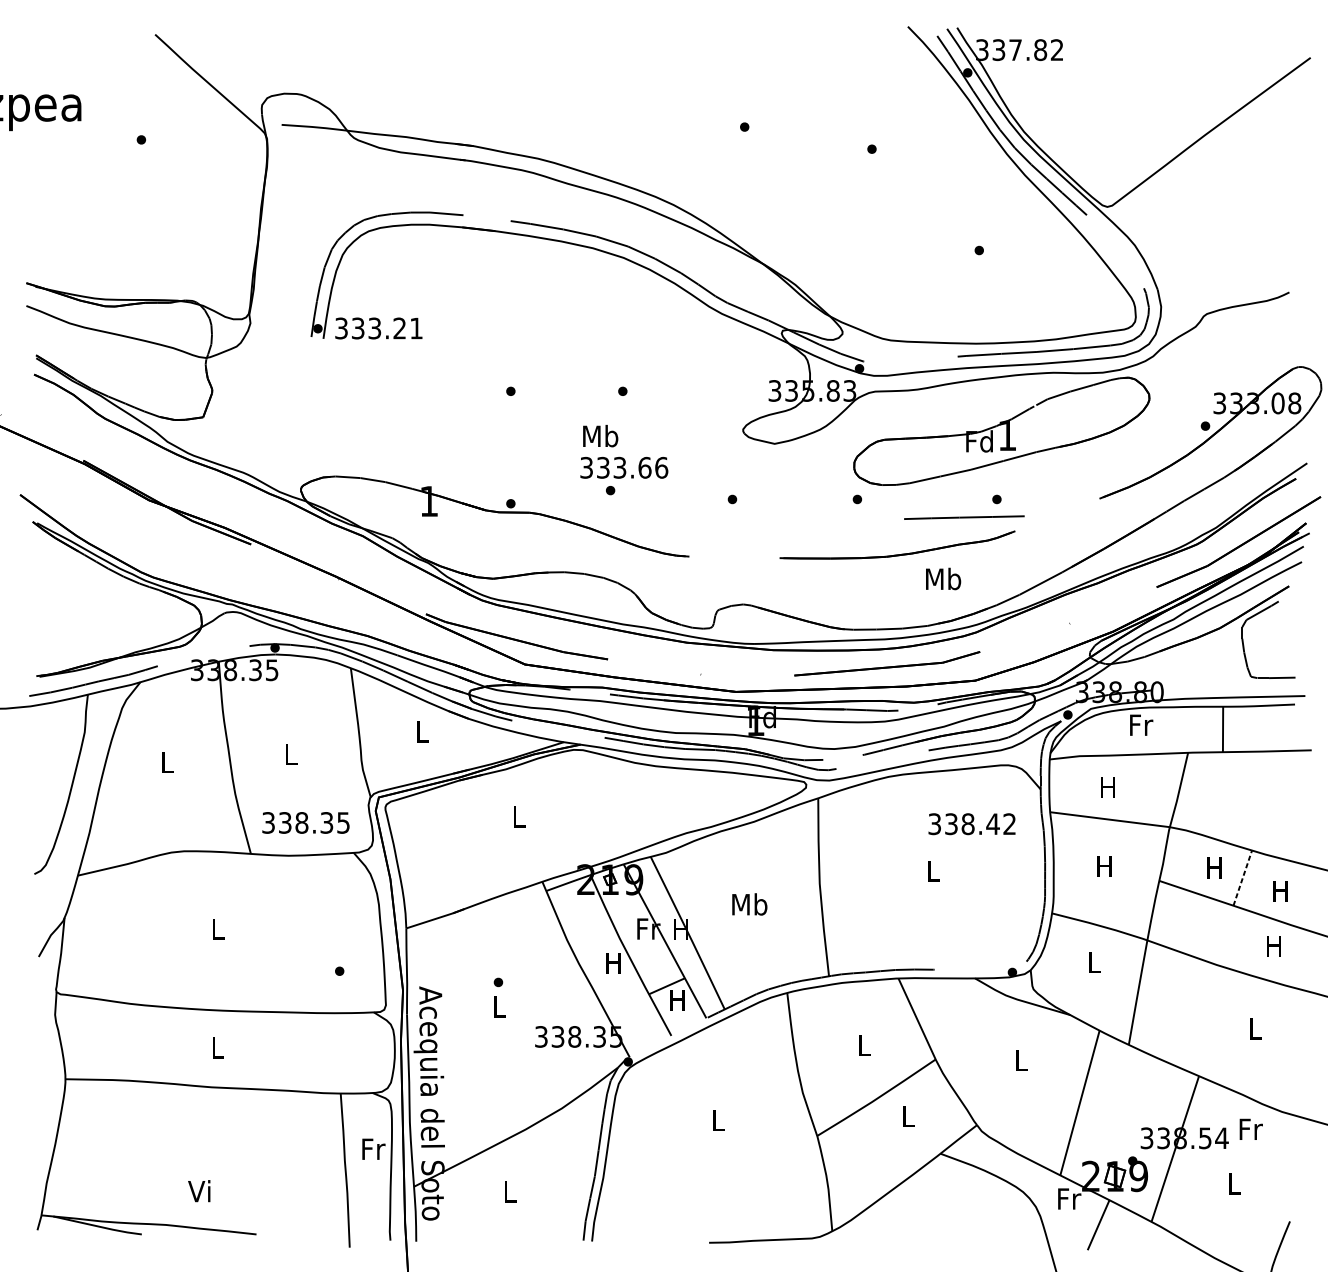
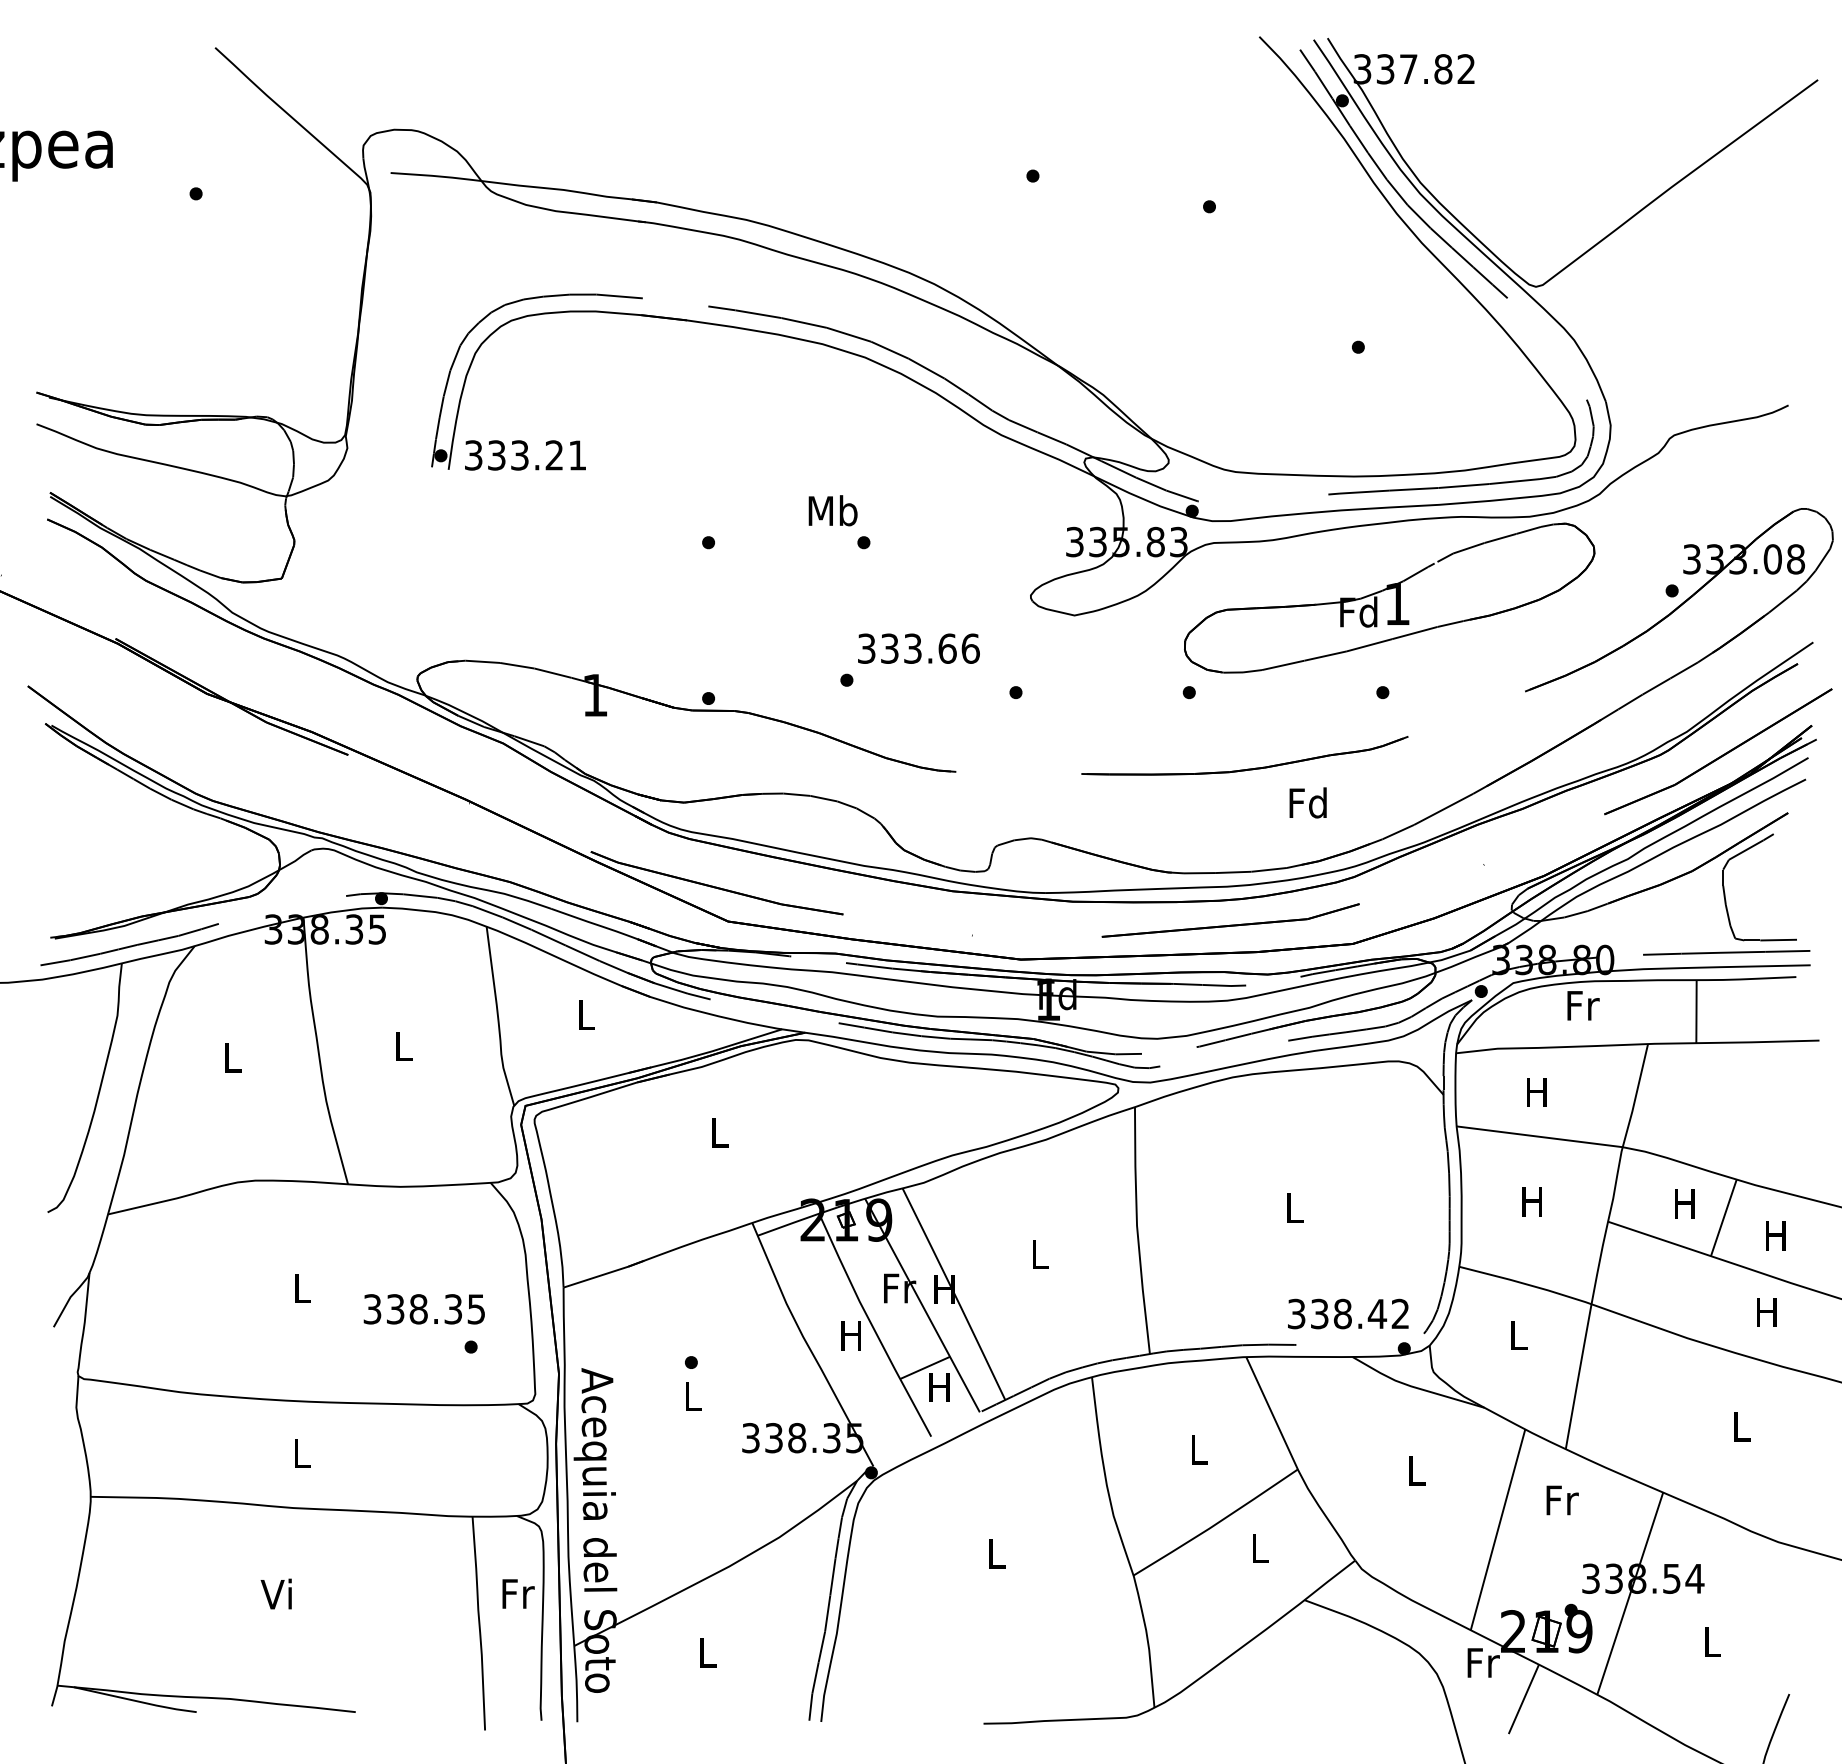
text: (600, 435) -> (832, 510), moved
text: (623, 467) -> (918, 648), moved
line: (964, 517) -> (1726, 952), moved
text: (943, 578) -> (1308, 802), Mb -> Fd
text: (305, 823) -> (423, 1309), moved
text: (972, 823) -> (1348, 1313), moved
line: (1242, 877) -> (1723, 1217), dashed -> solid
text: (749, 903) -> (1039, 1253), Mb -> L
text: (1251, 1129) -> (1562, 1500), moved
text: (198, 1190) -> (275, 1593), moved

